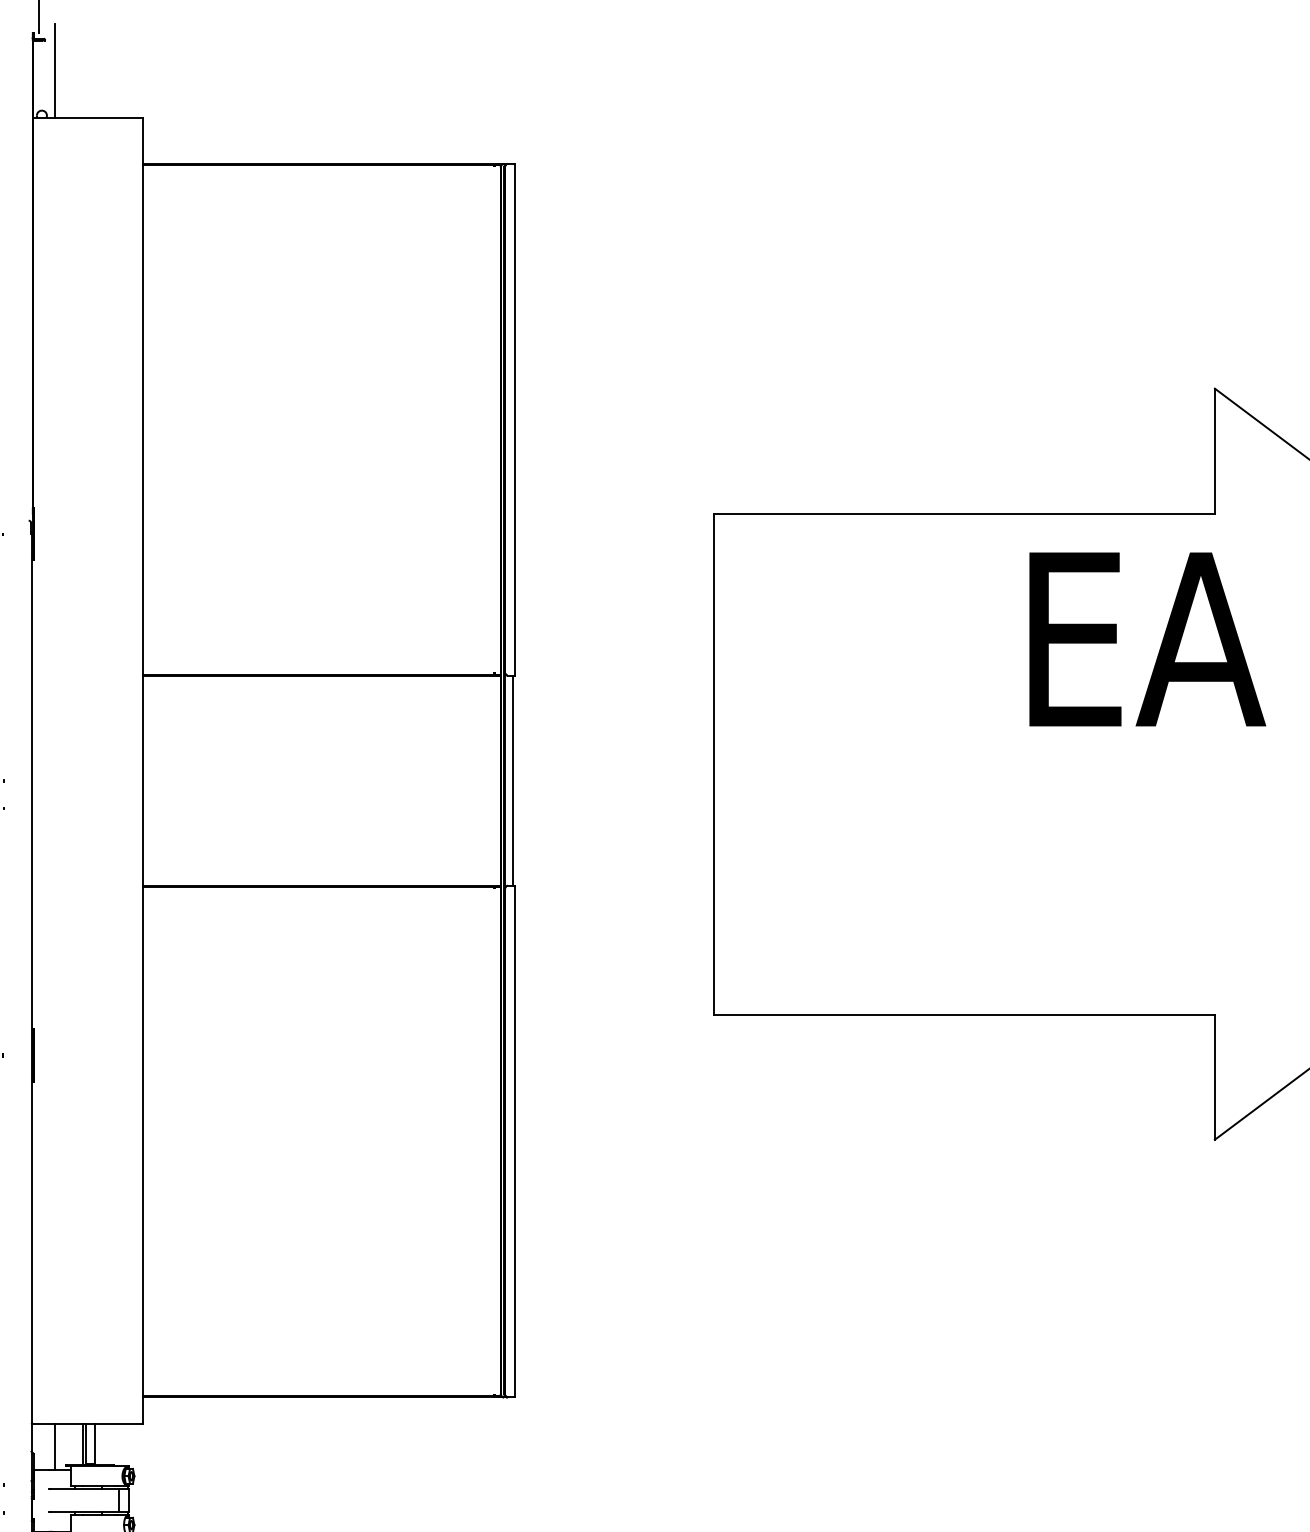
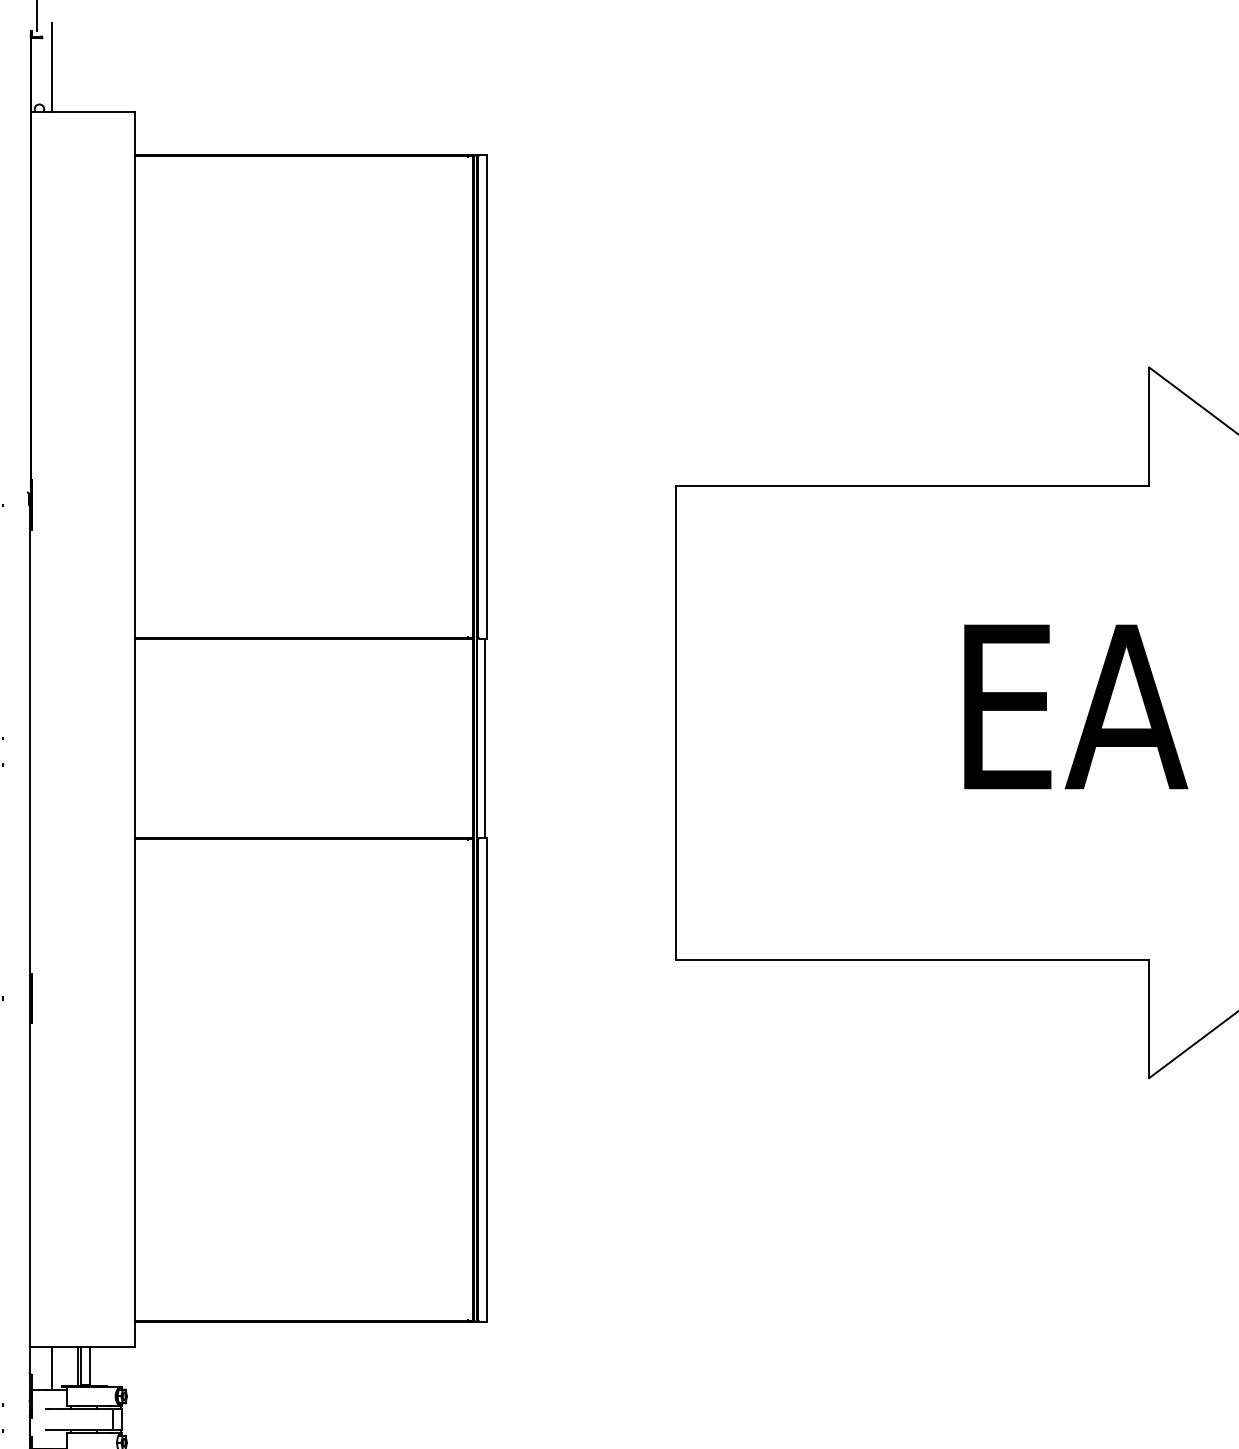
text: (1147, 639) -> (1075, 706), moved

